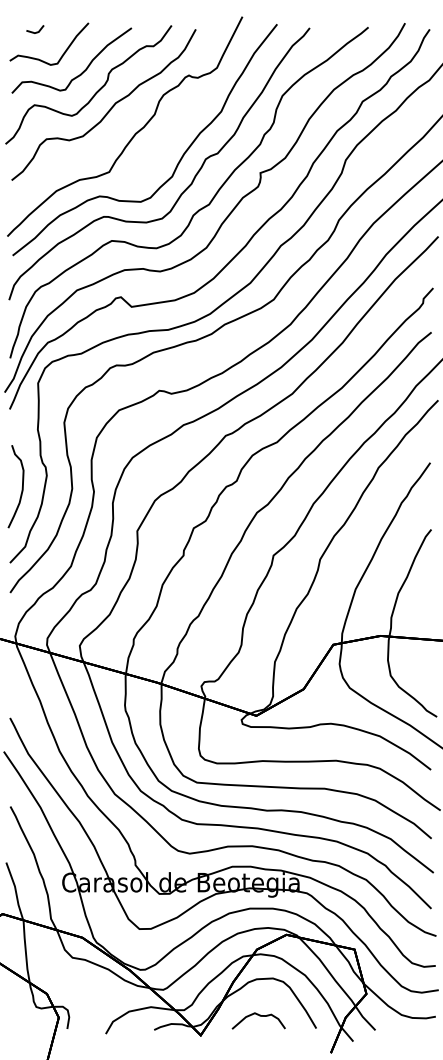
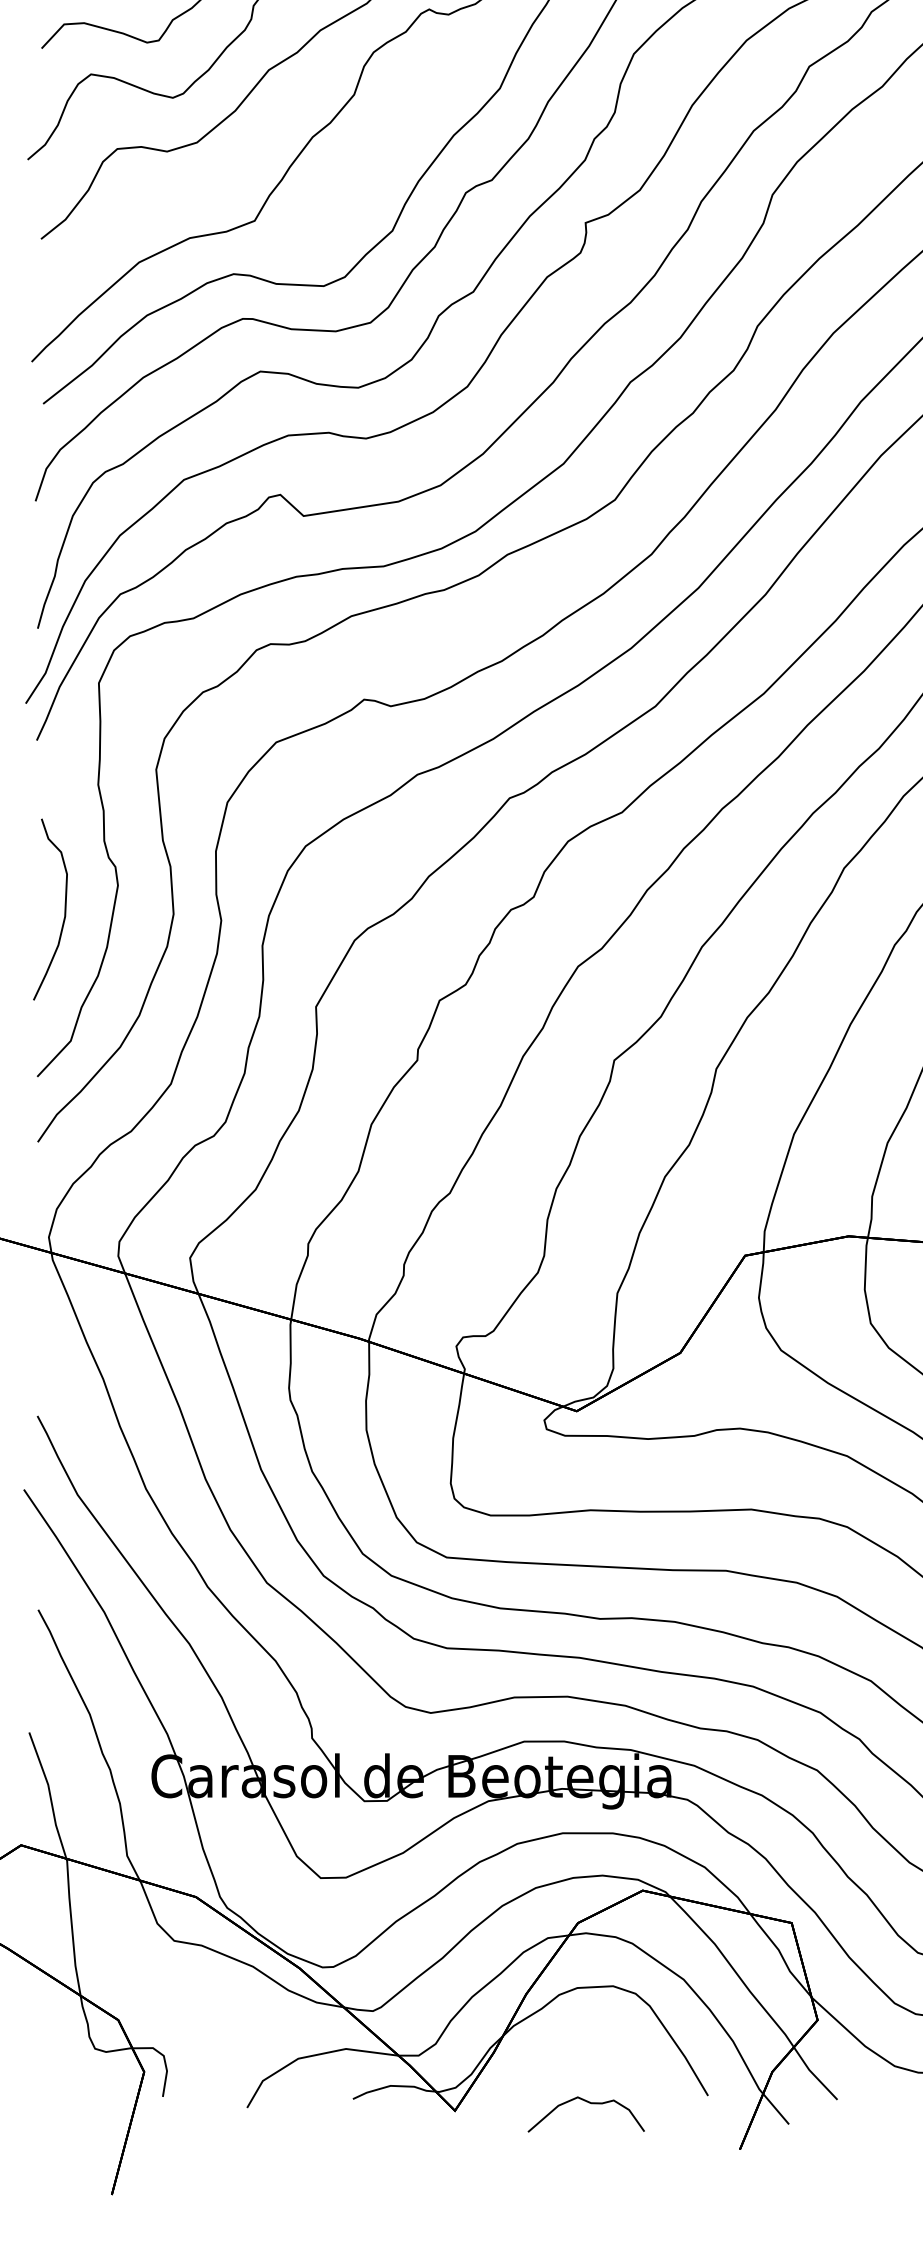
curve: (259, 1016) -> (587, 2104), moved

